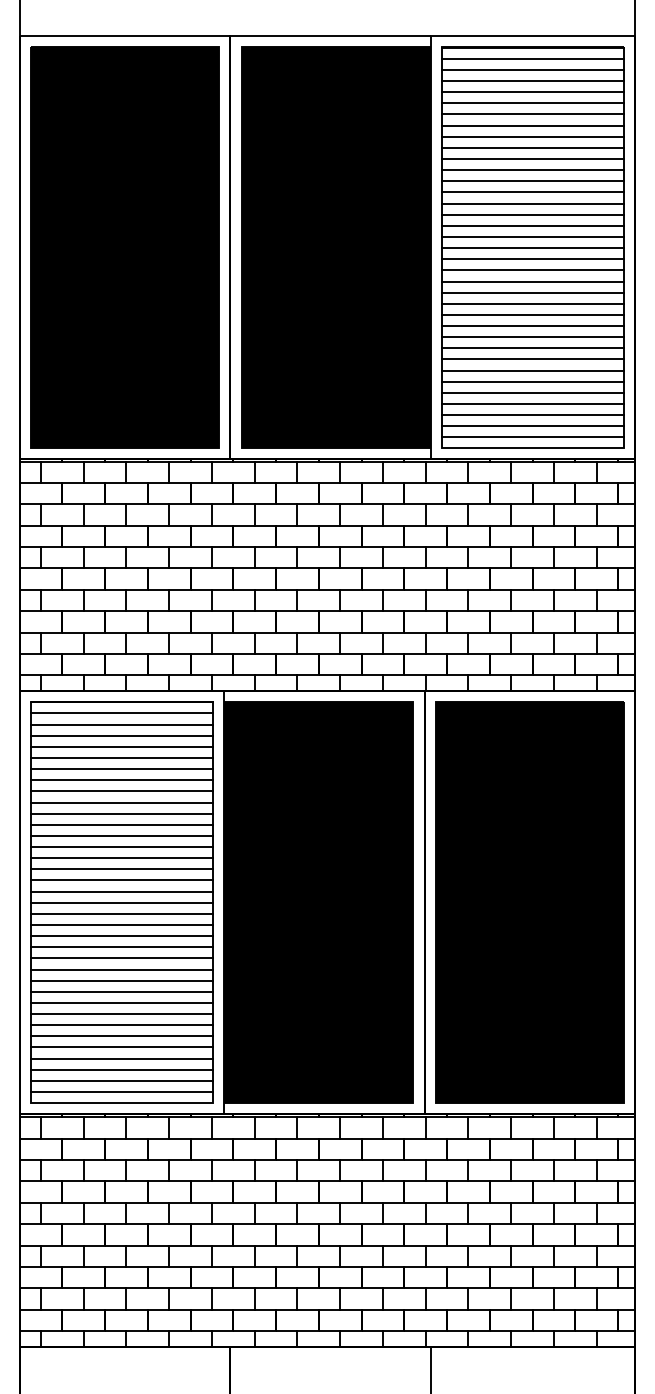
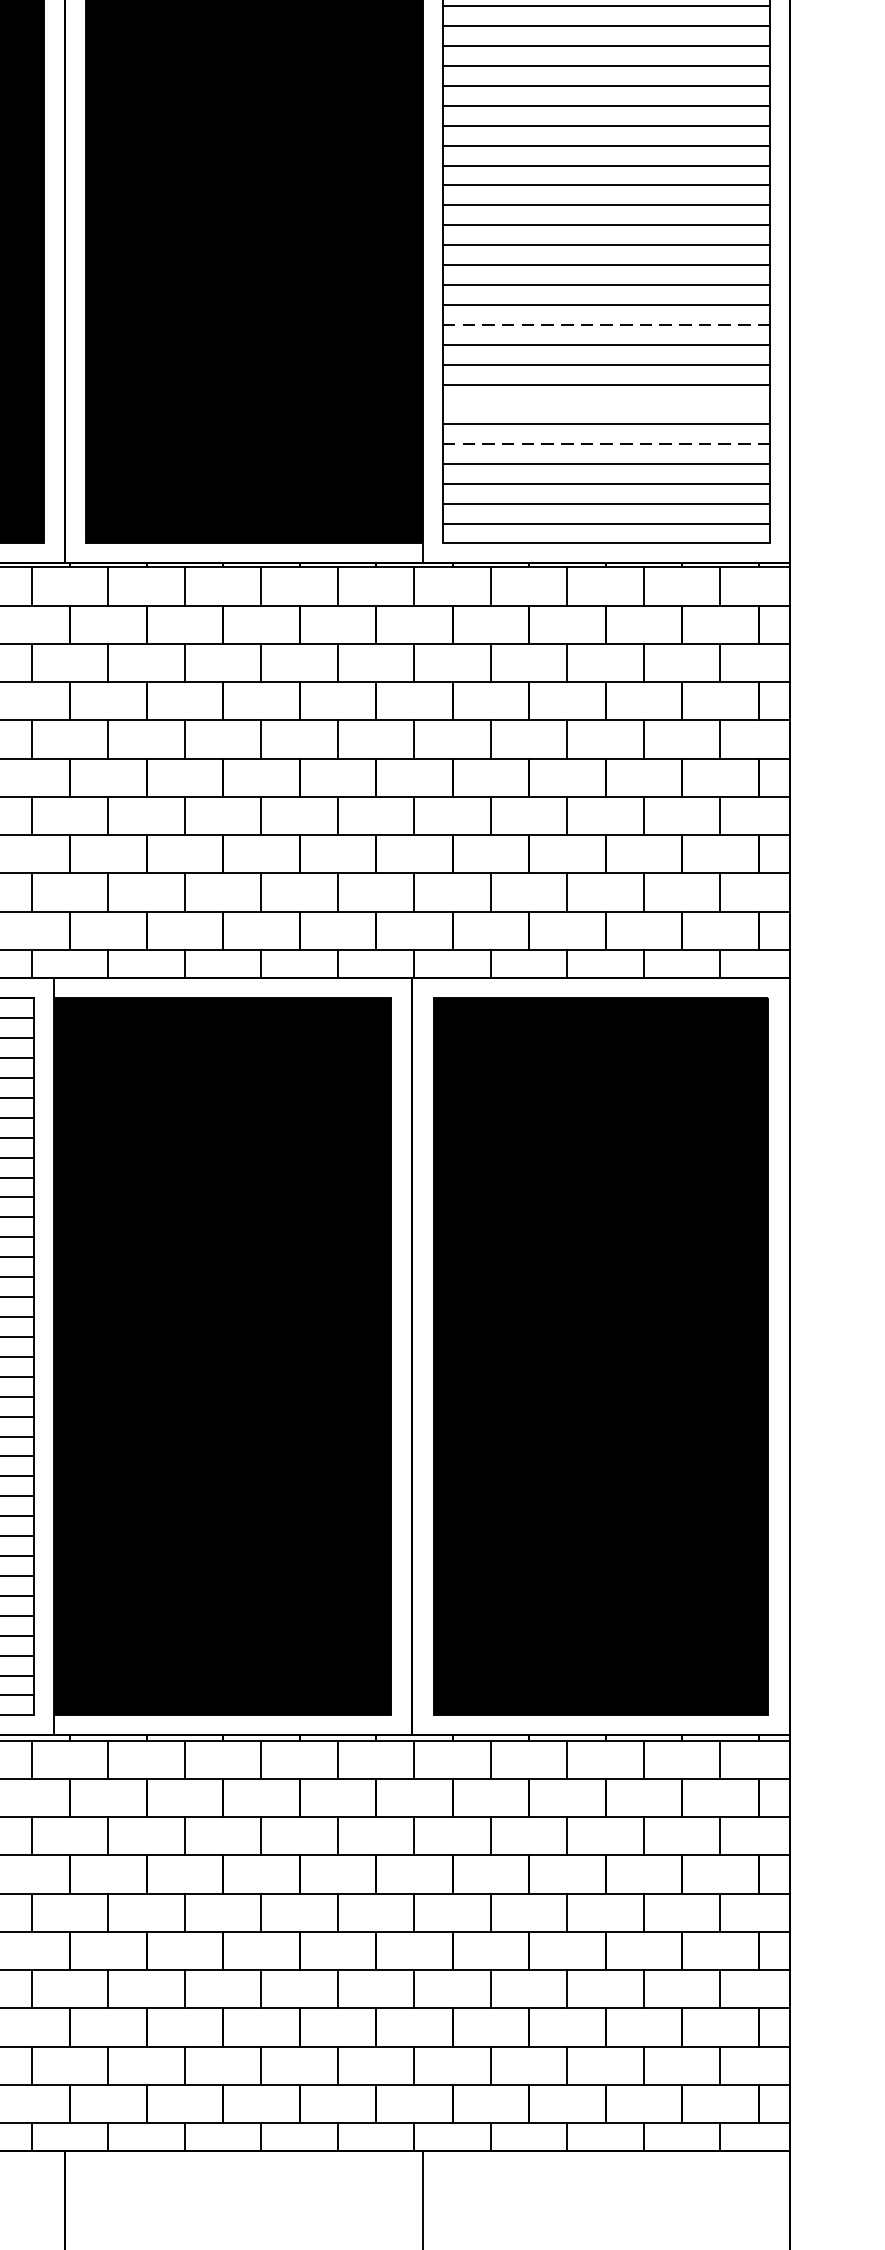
line: (533, 326) -> (607, 325), solid -> dashed
line: (532, 370) -> (605, 404), removed
line: (533, 392) -> (607, 443), solid -> dashed

